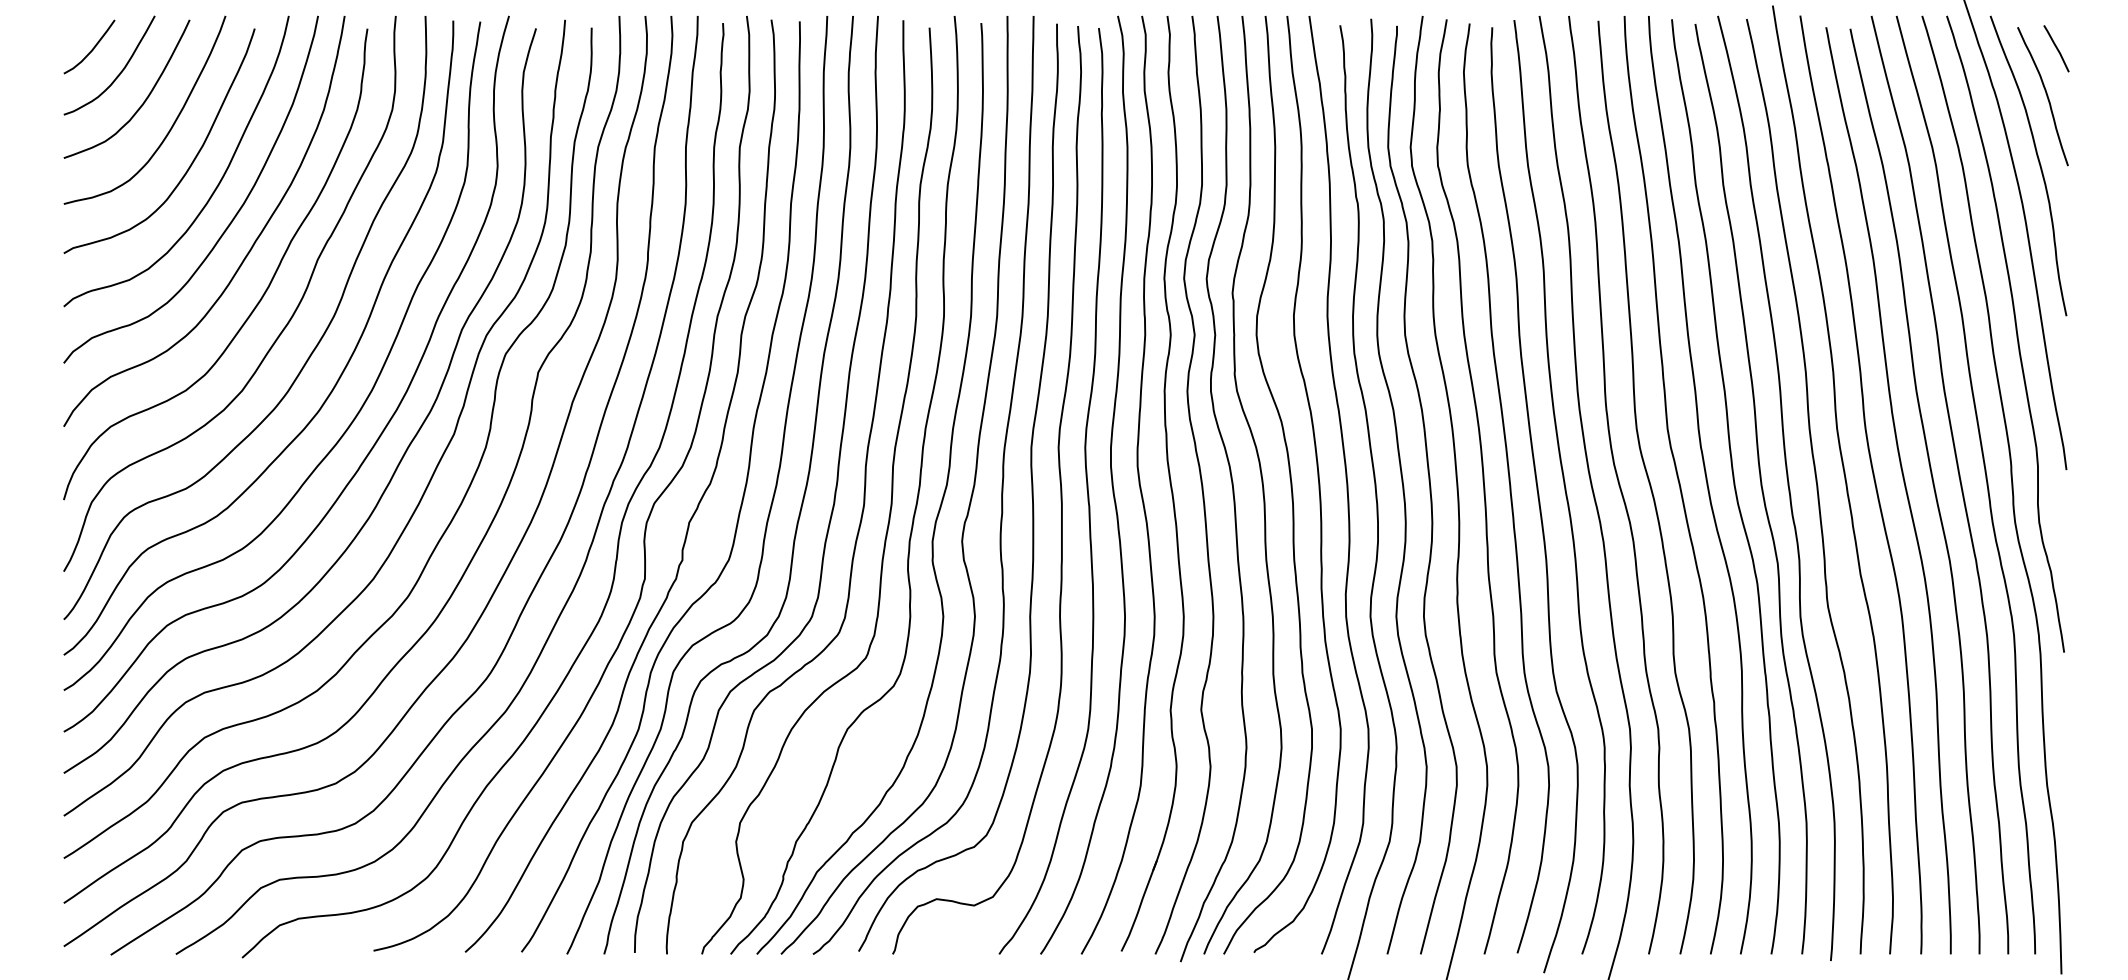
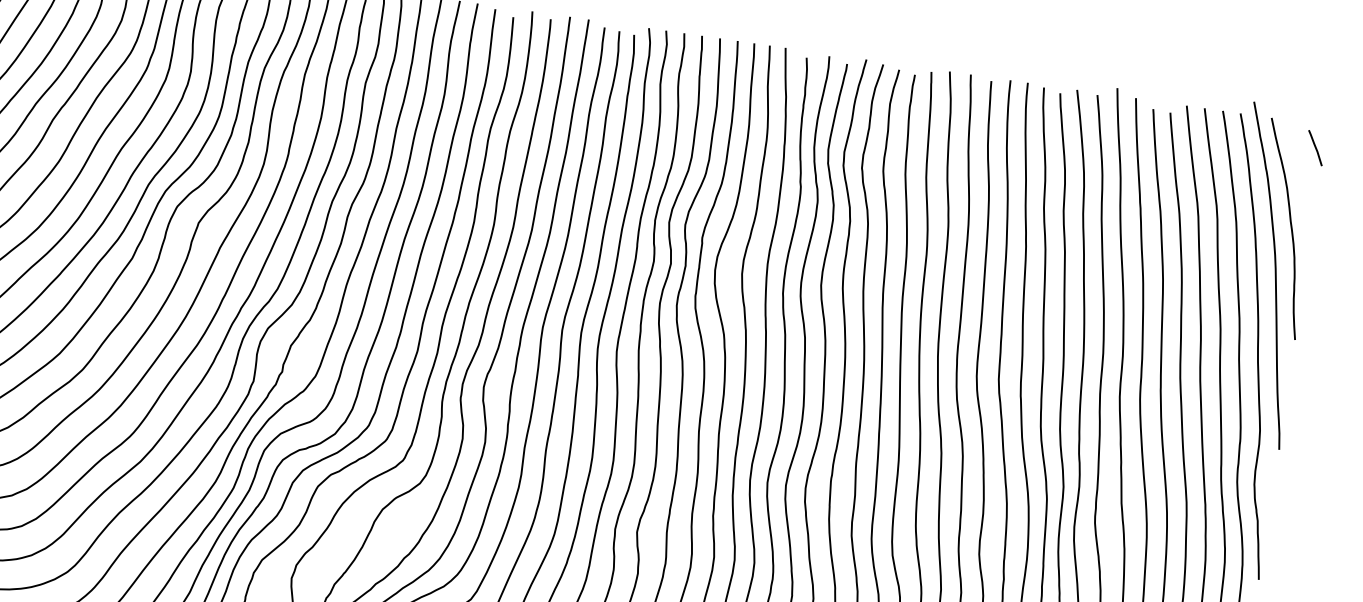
curve: (2046, 96) -> (1303, 181), removed

